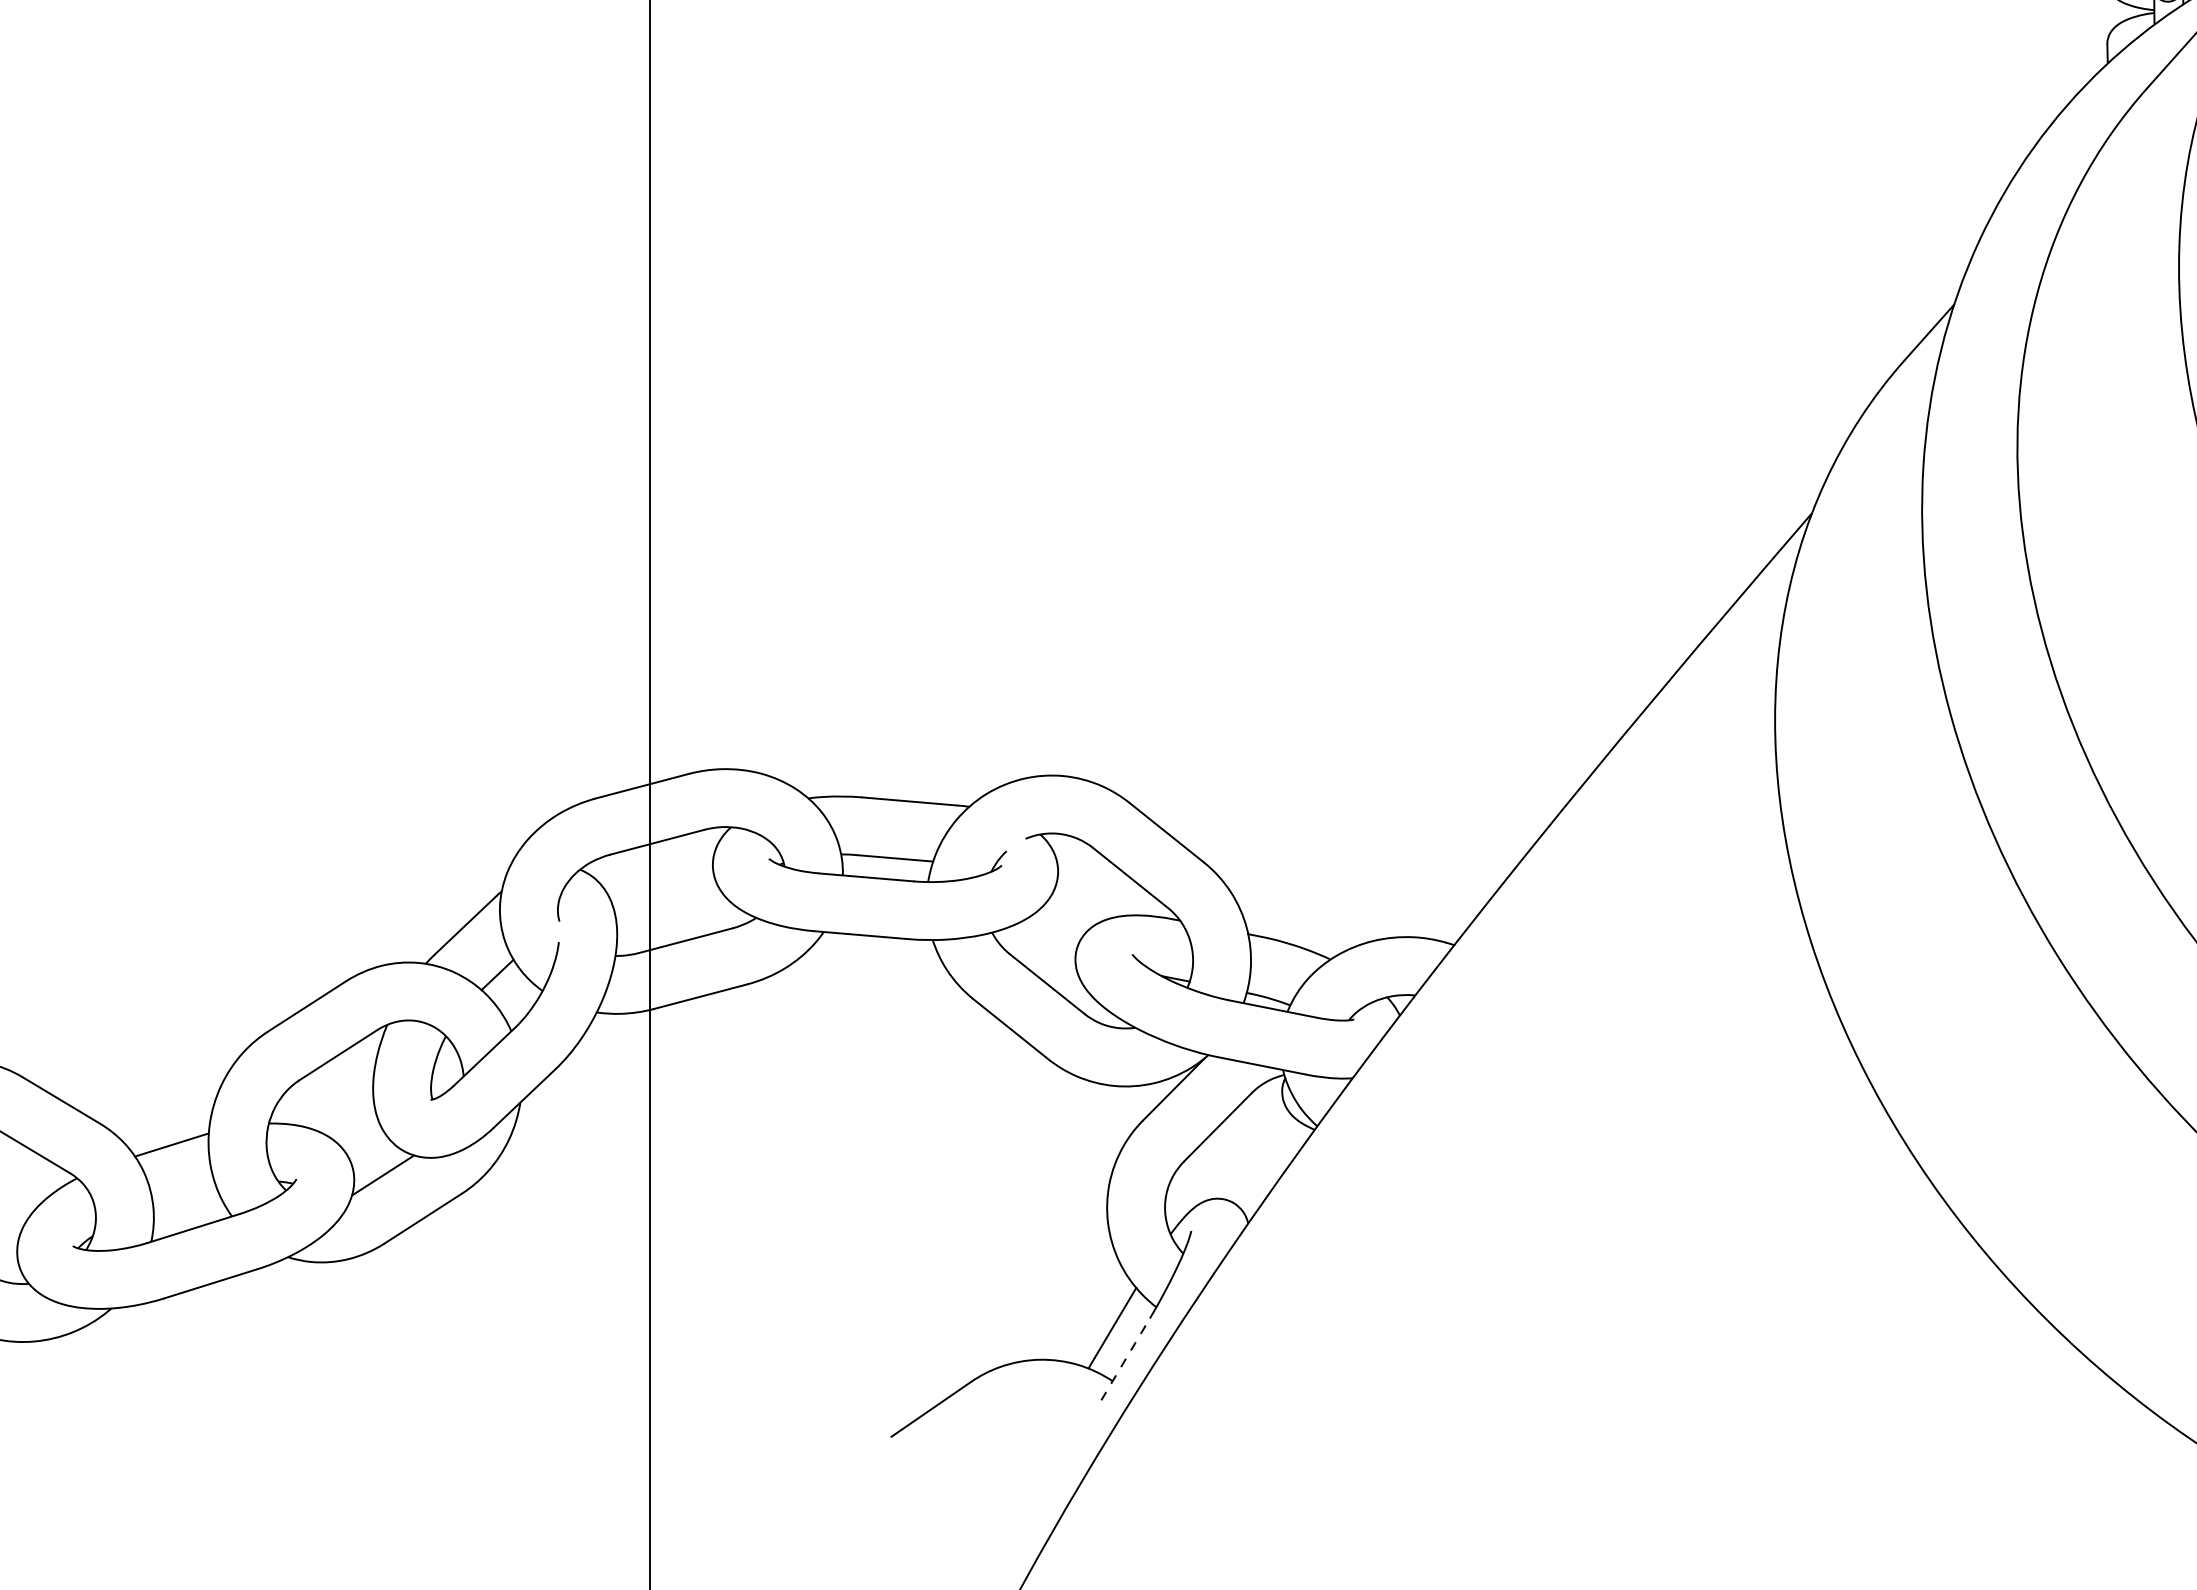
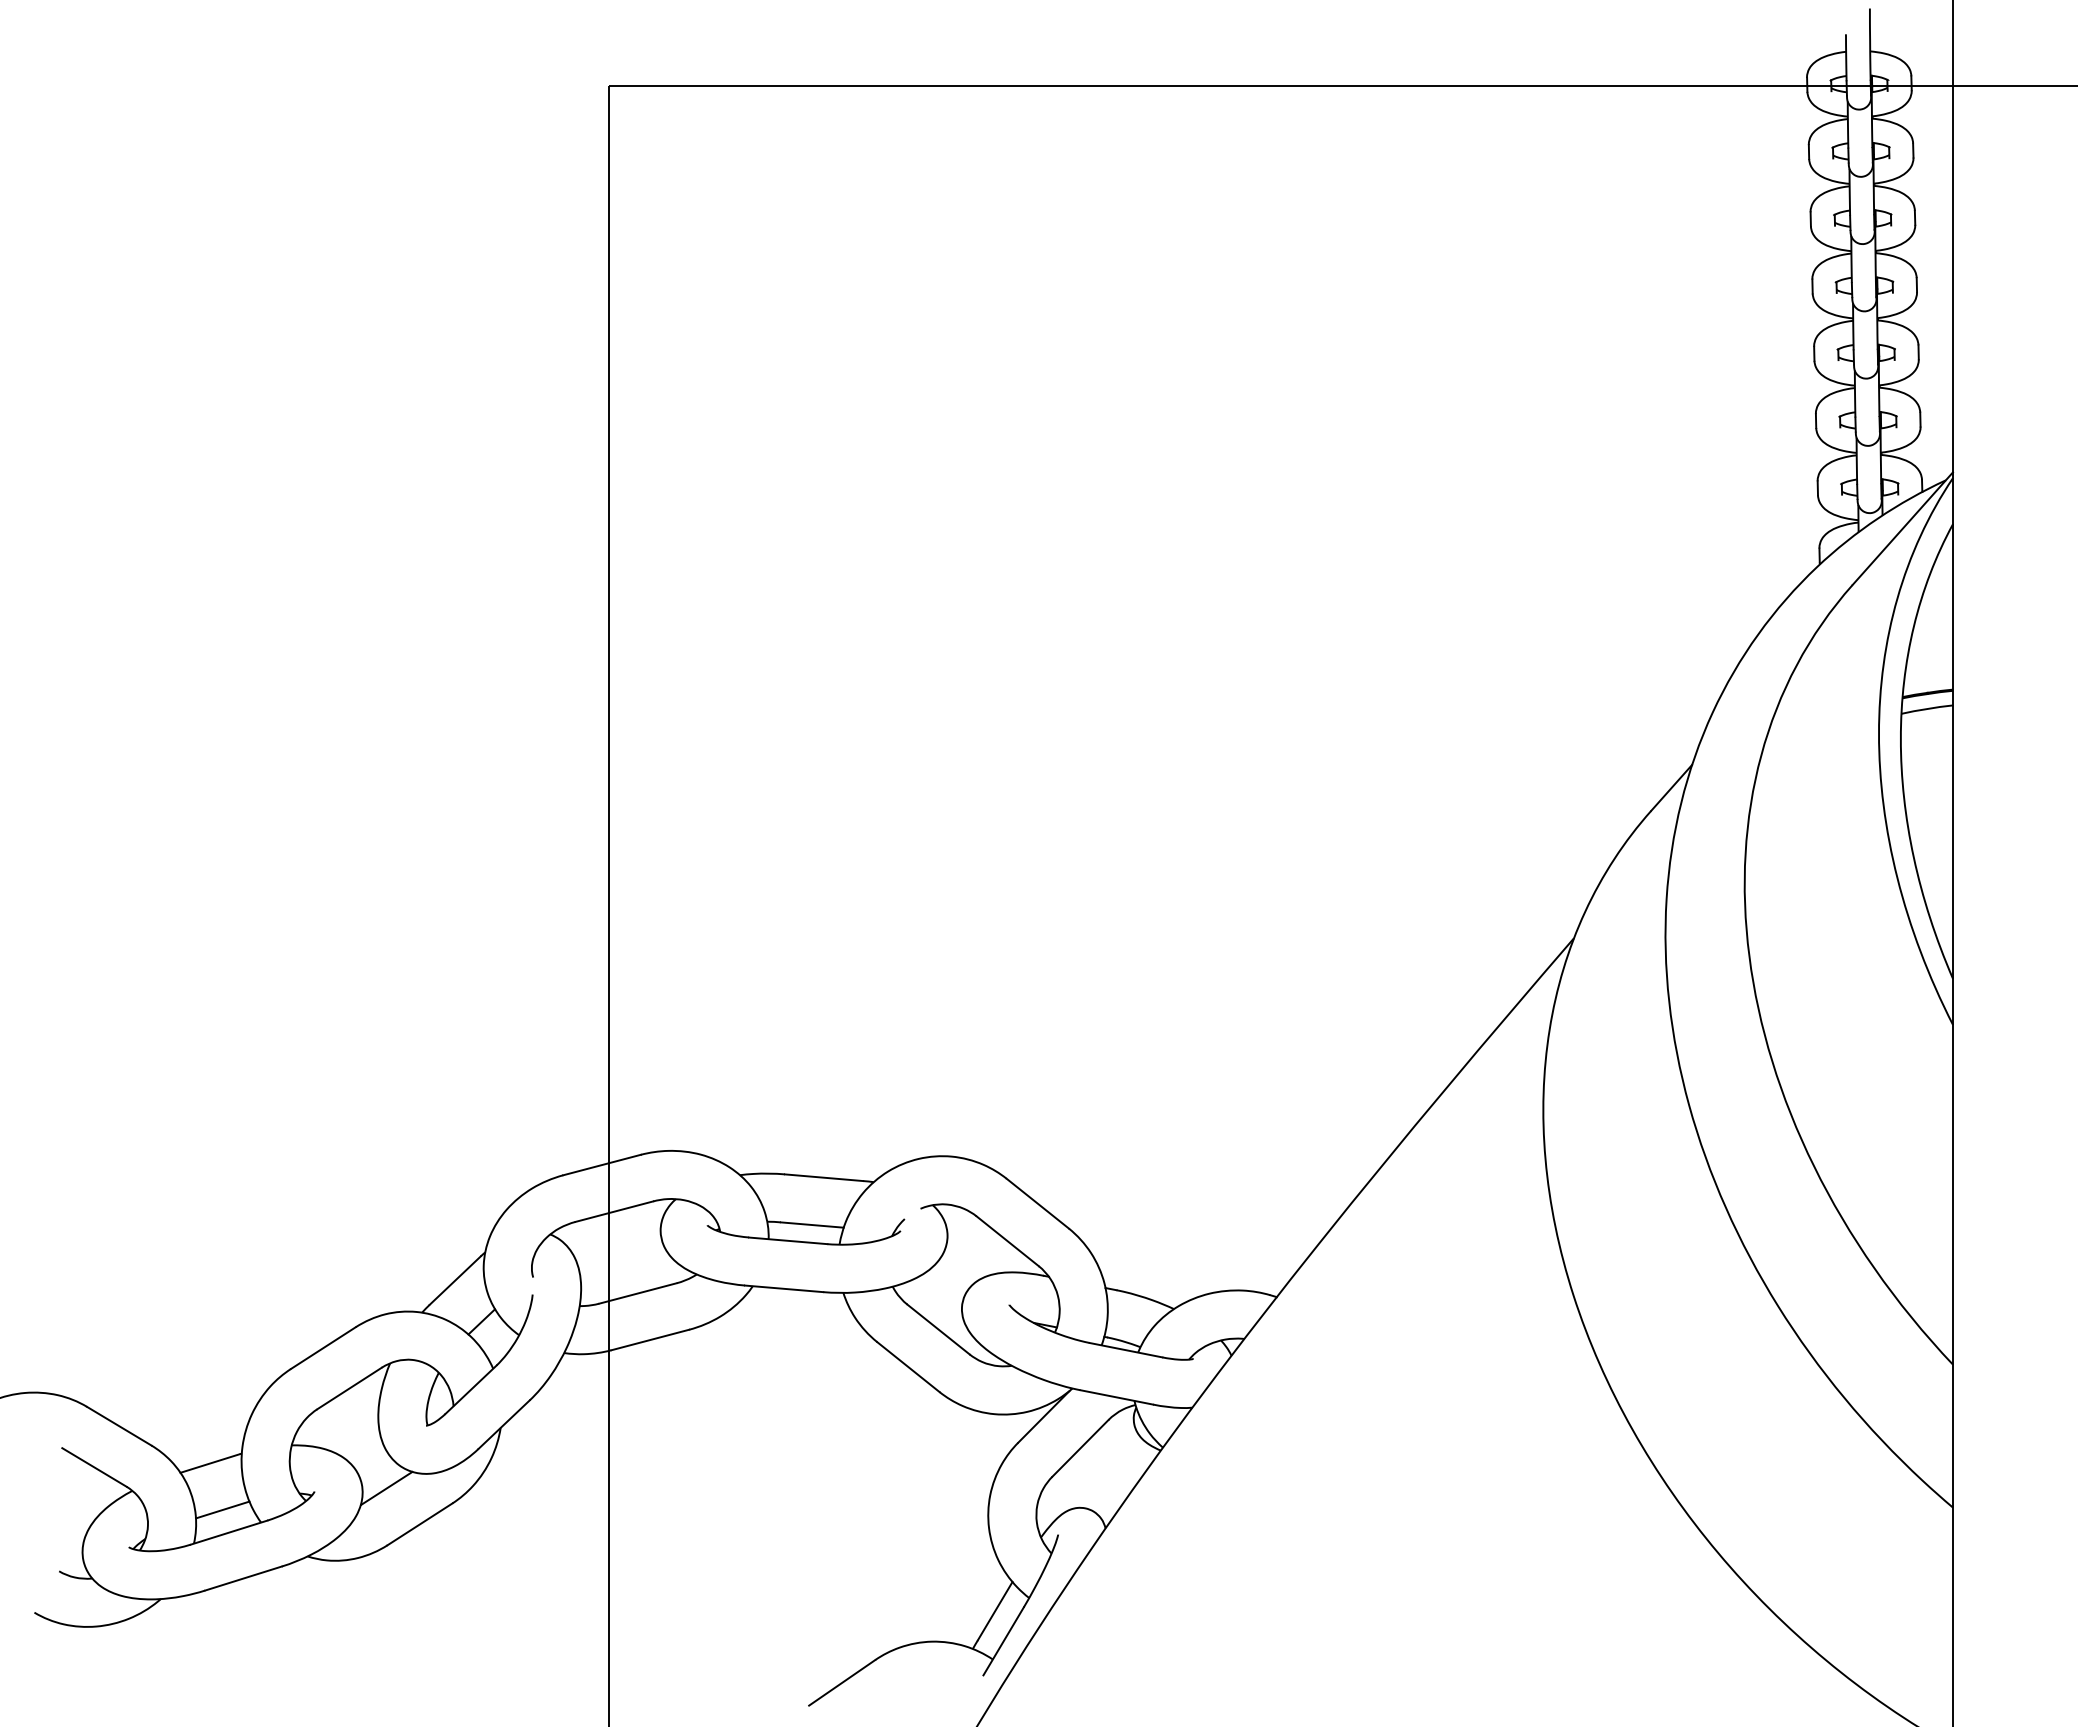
line: (185, 1200) -> (222, 1509), added
line: (1125, 1359) -> (1003, 1641), dashed -> solid

